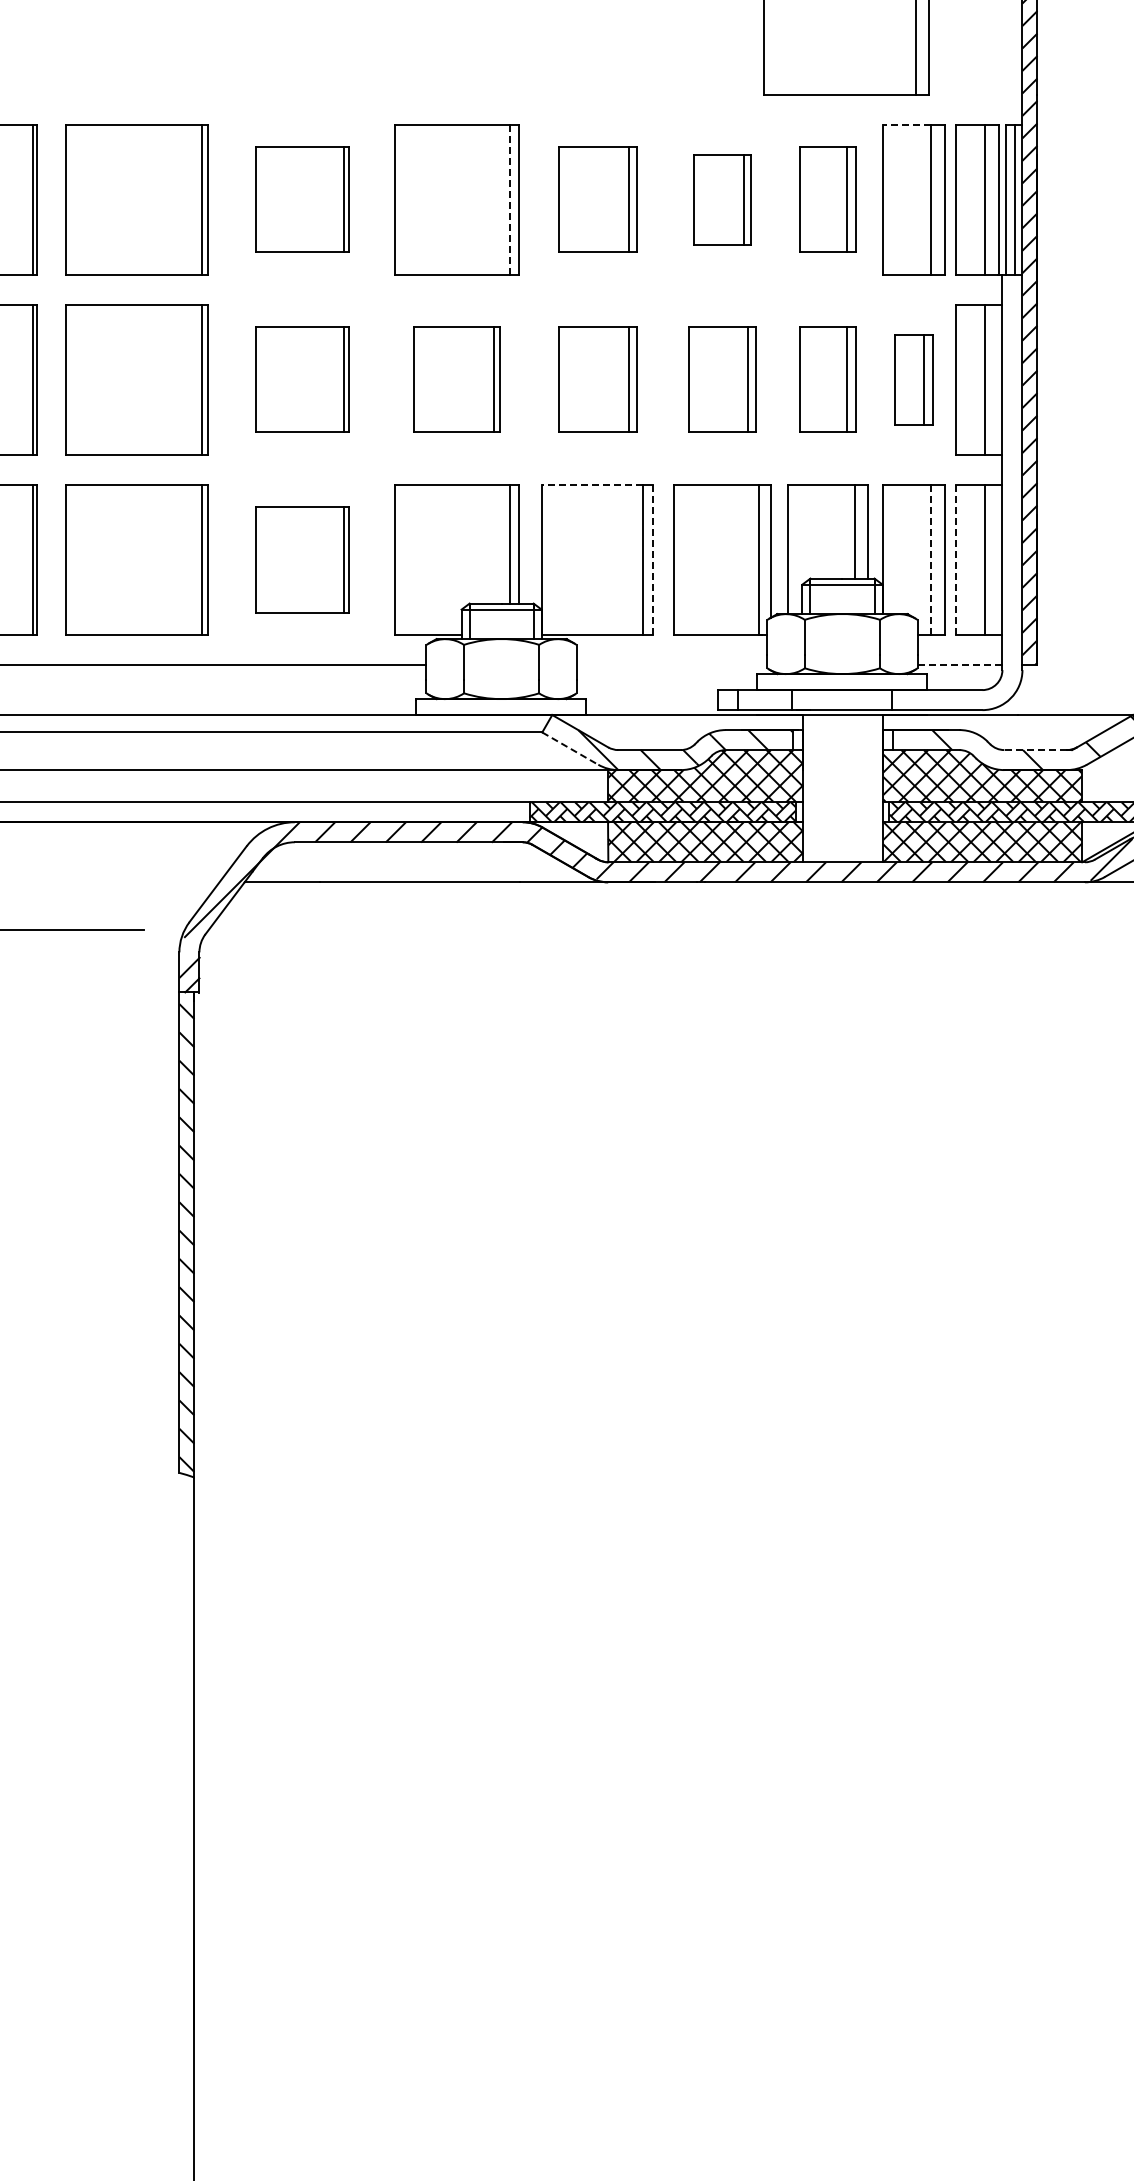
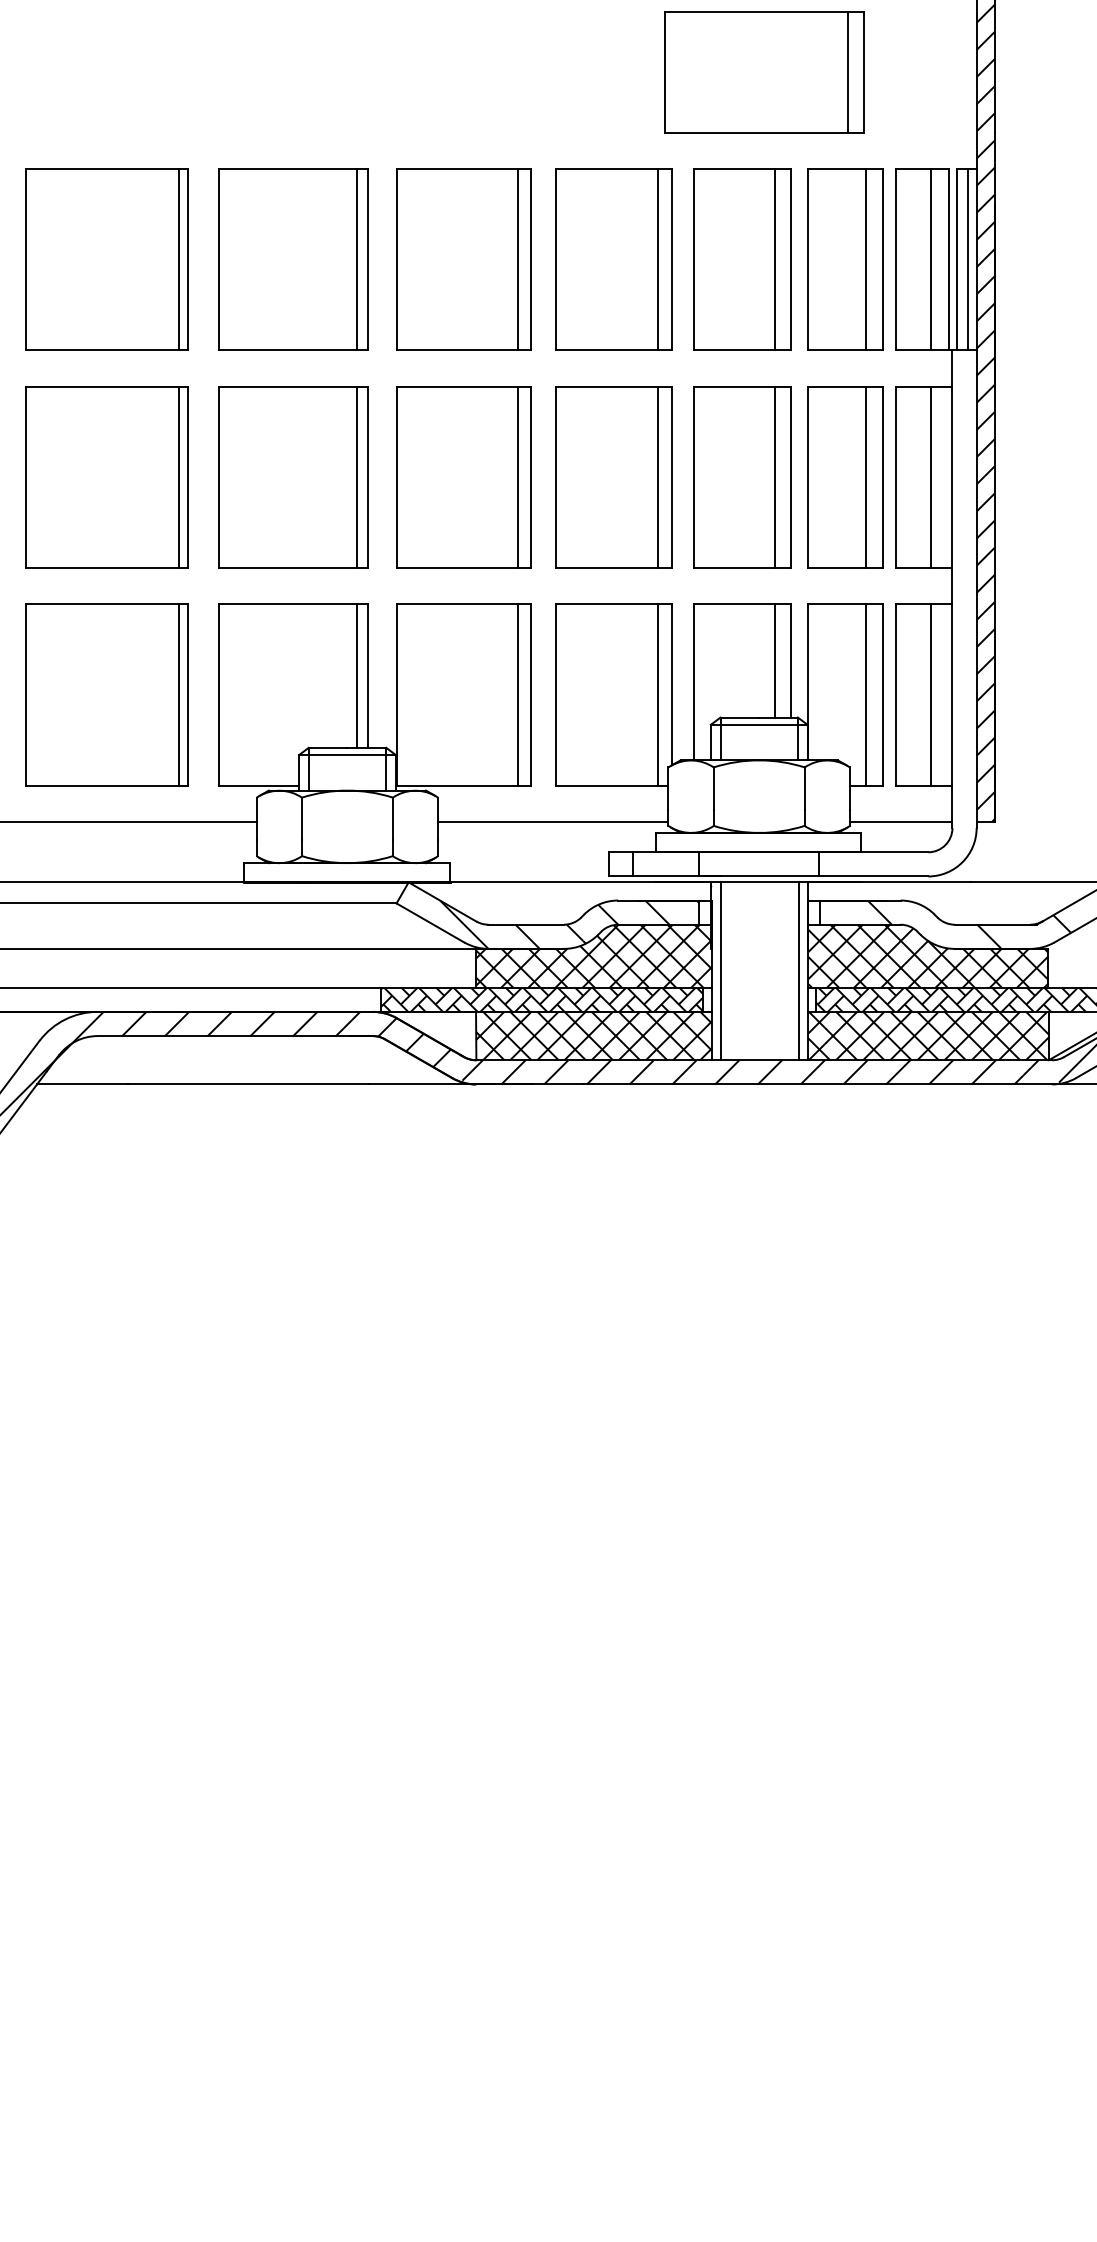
line: (906, 124) -> (836, 169), dashed -> solid
part: (302, 199) -> (106, 259), size x1.43
part: (597, 199) -> (463, 259), size x1.43
part: (722, 199) -> (614, 259), size x1.67
part: (827, 199) -> (741, 259), size x1.43
line: (509, 200) -> (356, 260), dashed -> solid
part: (302, 379) -> (106, 477), size x1.43
part: (456, 379) -> (292, 477), size x1.43
part: (597, 379) -> (463, 477), size x1.43
part: (722, 379) -> (614, 477), size x1.43
part: (827, 379) -> (741, 477), size x1.43
part: (913, 379) -> (845, 477), size x1.67
line: (591, 484) -> (456, 603), dashed -> solid
part: (302, 559) -> (106, 694), size x1.43
line: (653, 559) -> (530, 694), dashed -> solid
line: (955, 559) -> (895, 694), dashed -> solid
line: (931, 560) -> (866, 695), dashed -> solid
line: (671, 665) -> (552, 822), added
line: (959, 665) -> (900, 822), dashed -> solid
line: (570, 748) -> (430, 922), dashed -> solid
line: (1035, 750) -> (992, 925), dashed -> solid
line: (811, 788) -> (721, 971), added
line: (875, 788) -> (799, 971), added

